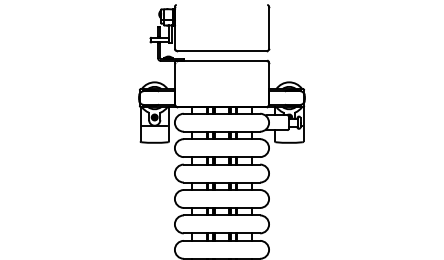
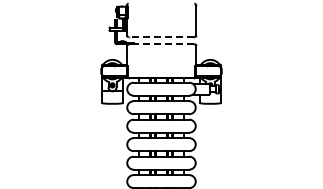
line: (222, 51) -> (161, 37), solid -> dashed
line: (222, 61) -> (161, 44), solid -> dashed

